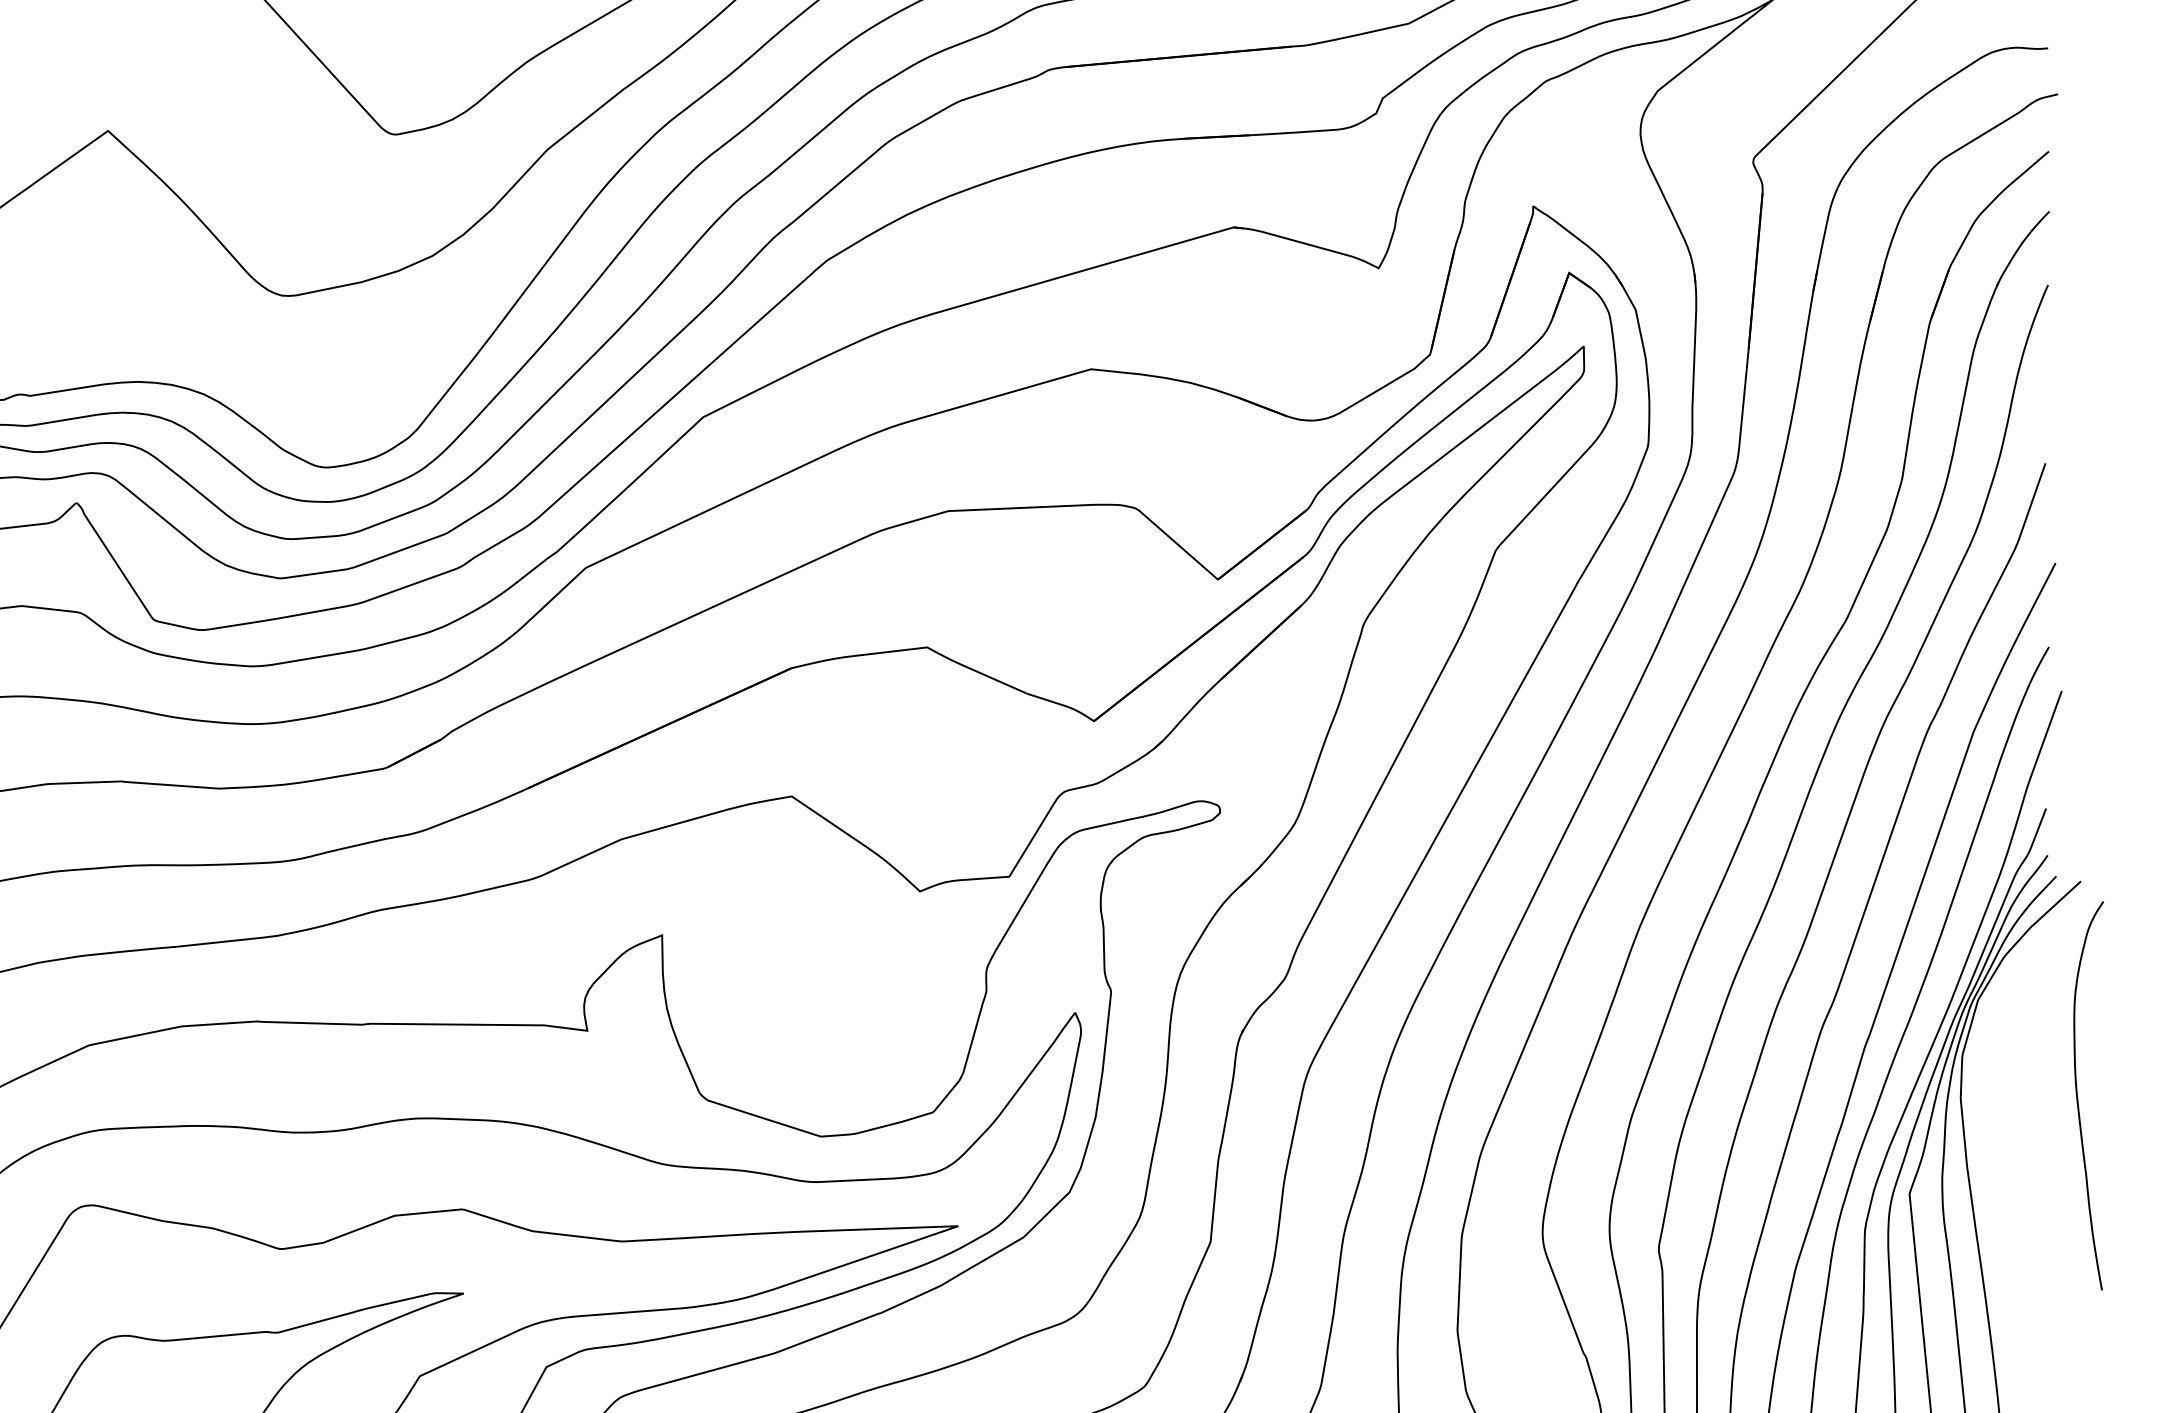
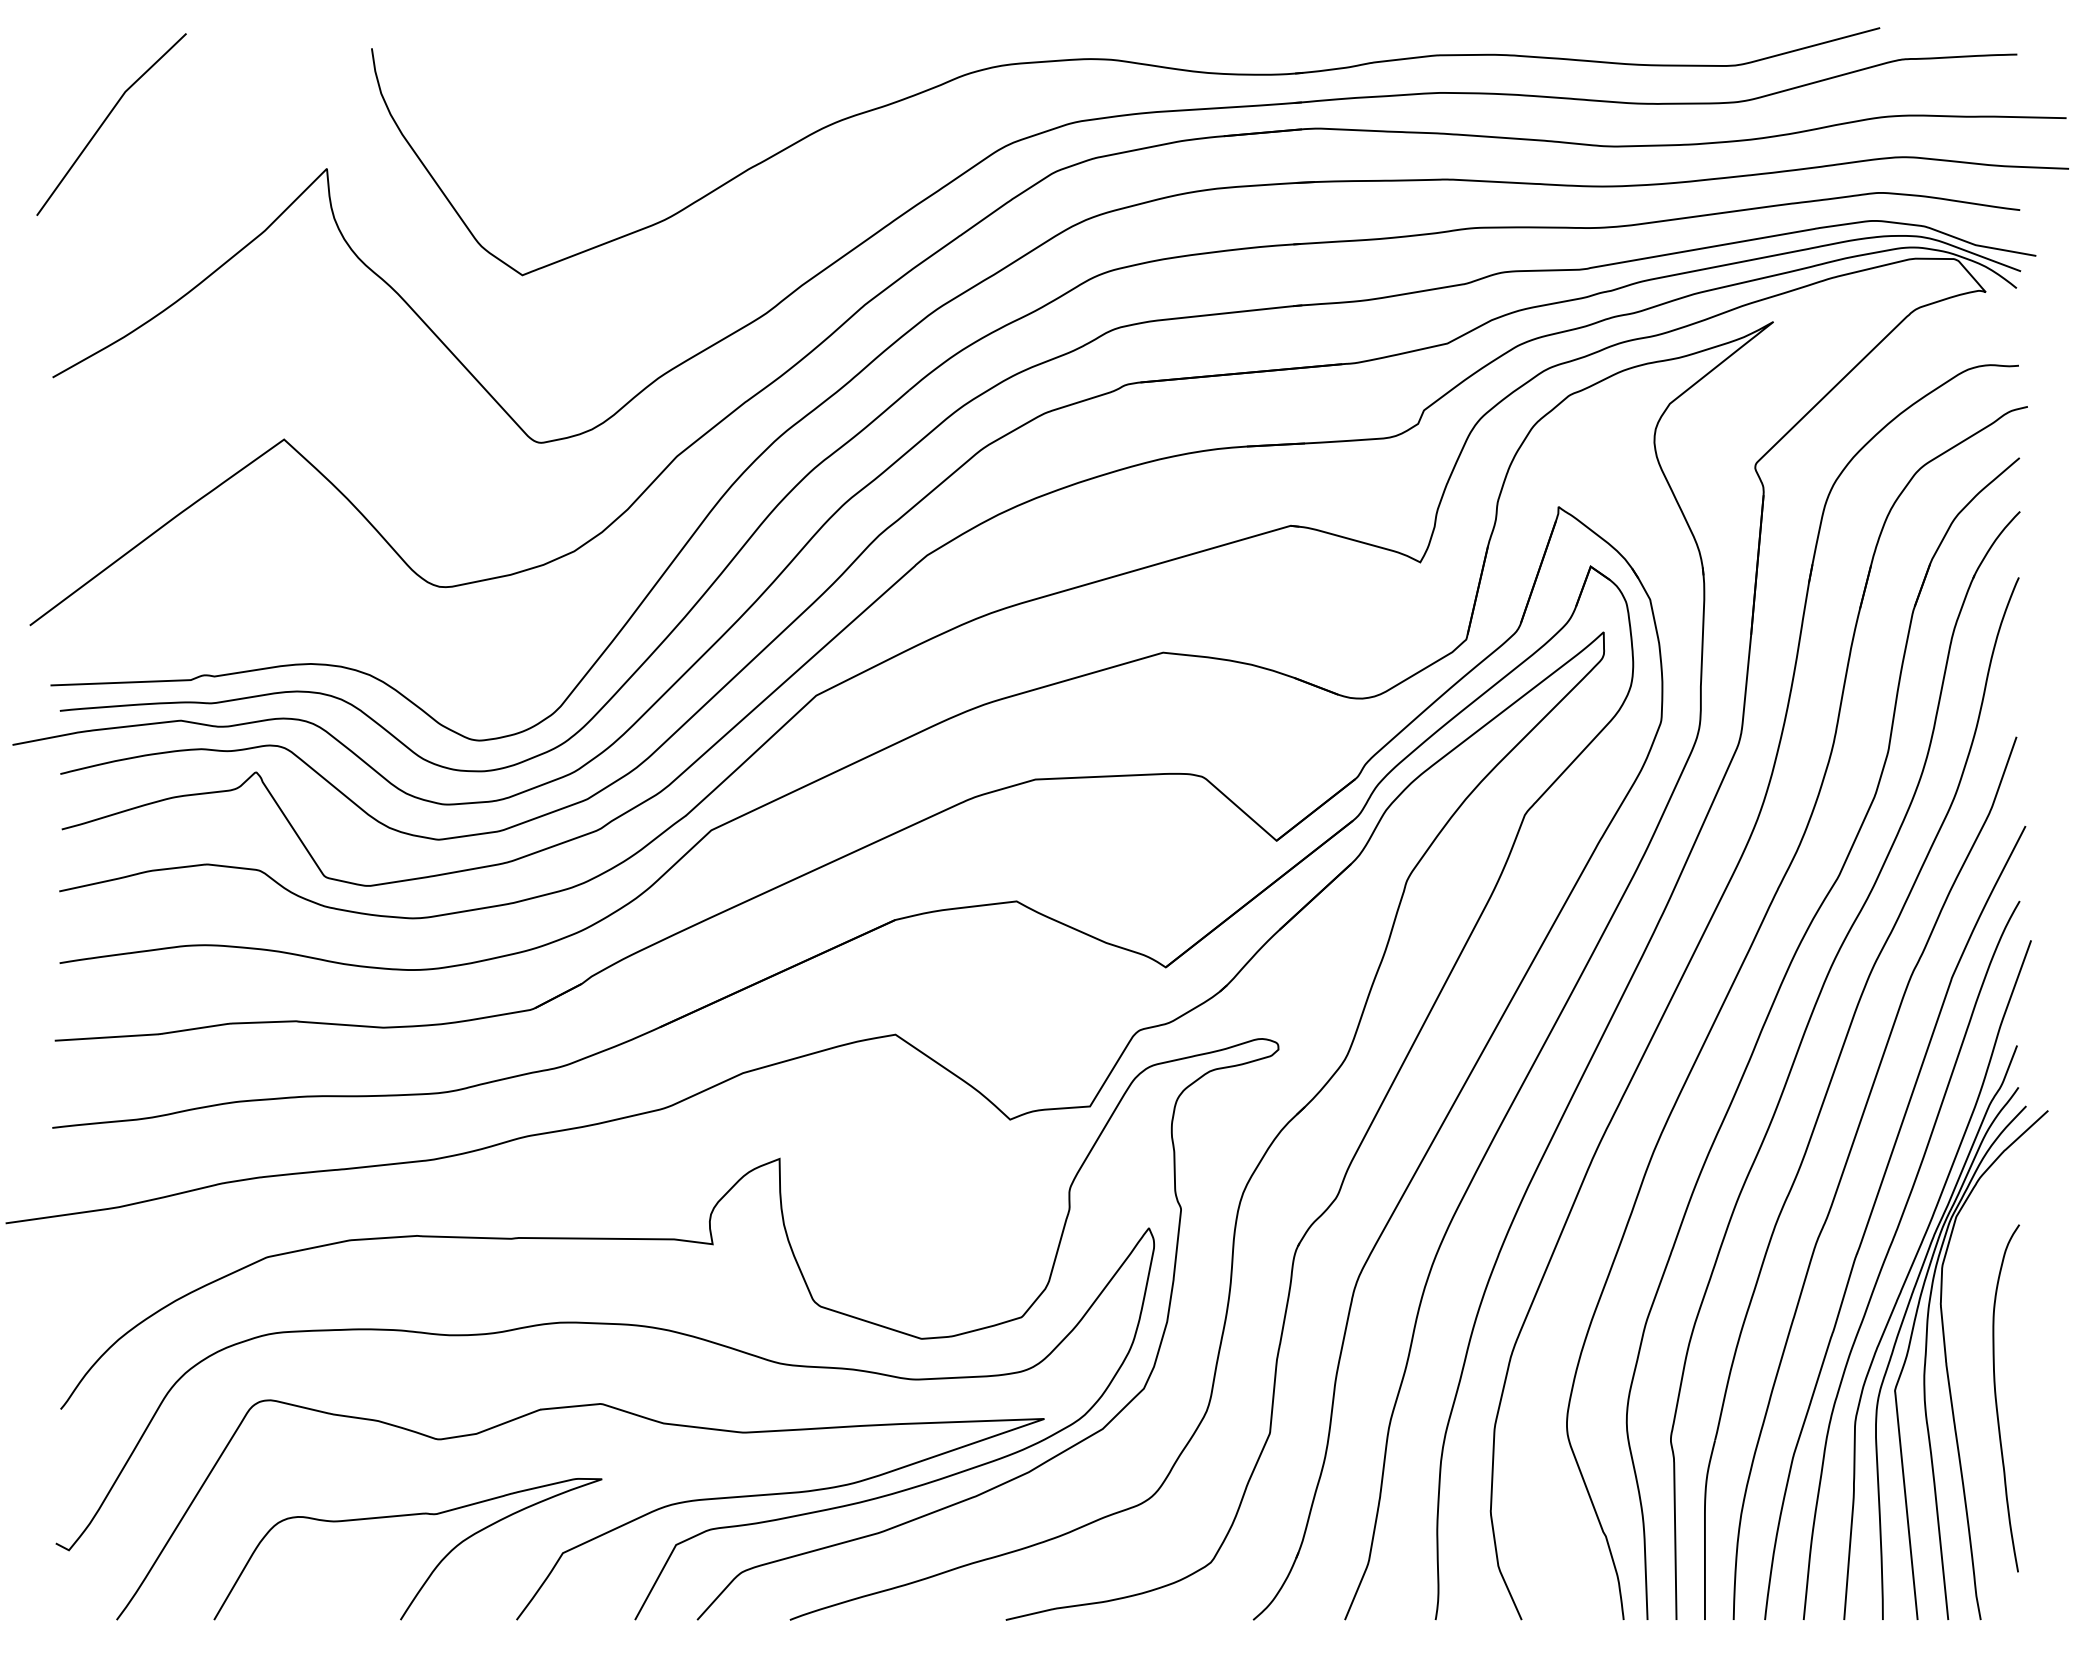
curve: (2078, 1100) -> (1997, 1402), moved

